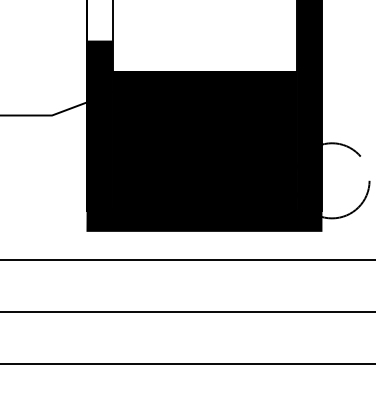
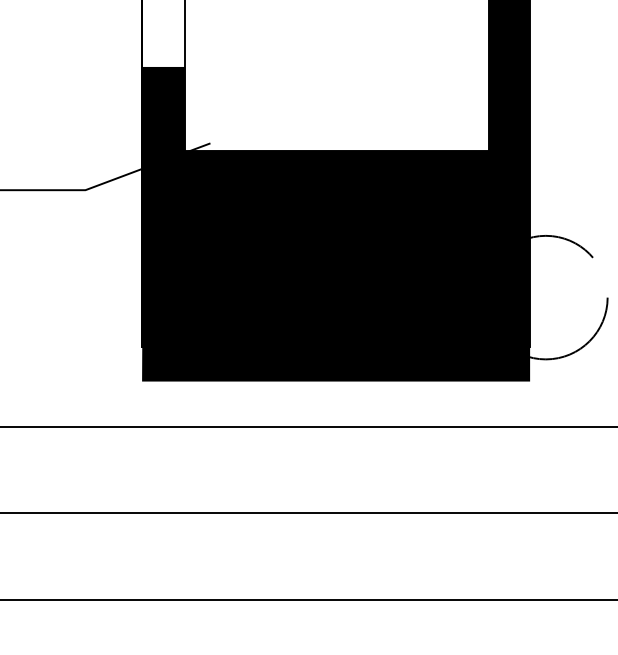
fill: (204, 80) -> (336, 132), removed

